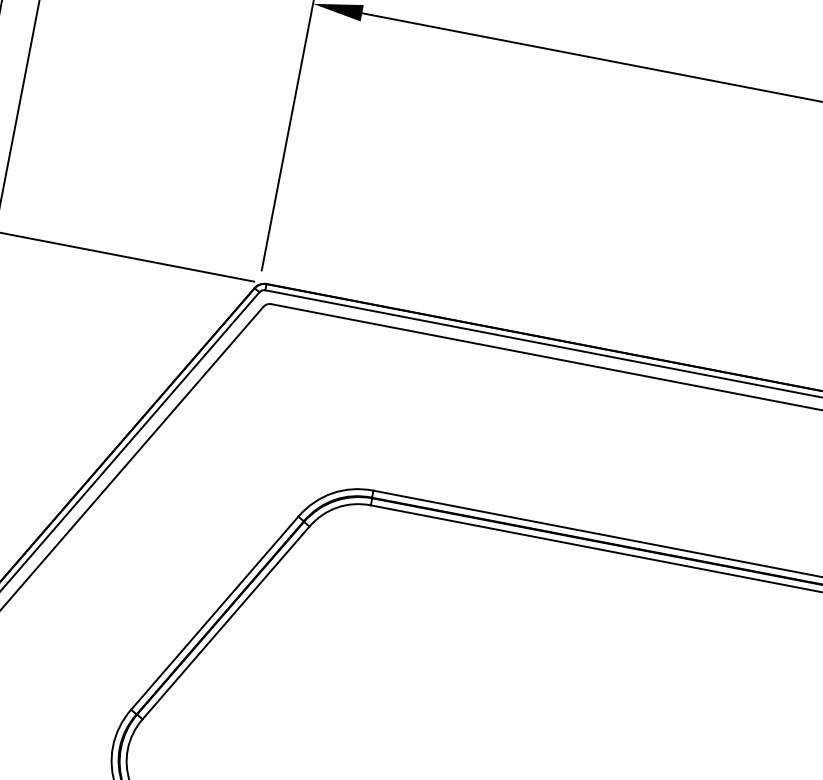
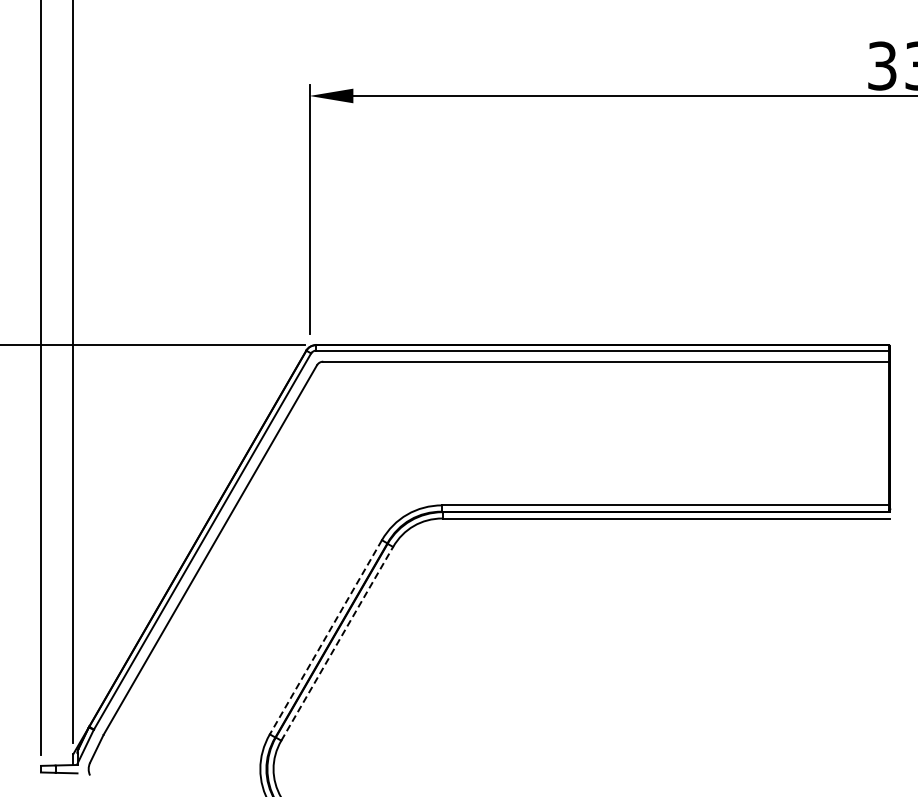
line: (214, 613) -> (325, 637), solid -> dashed
line: (226, 622) -> (337, 643), solid -> dashed

